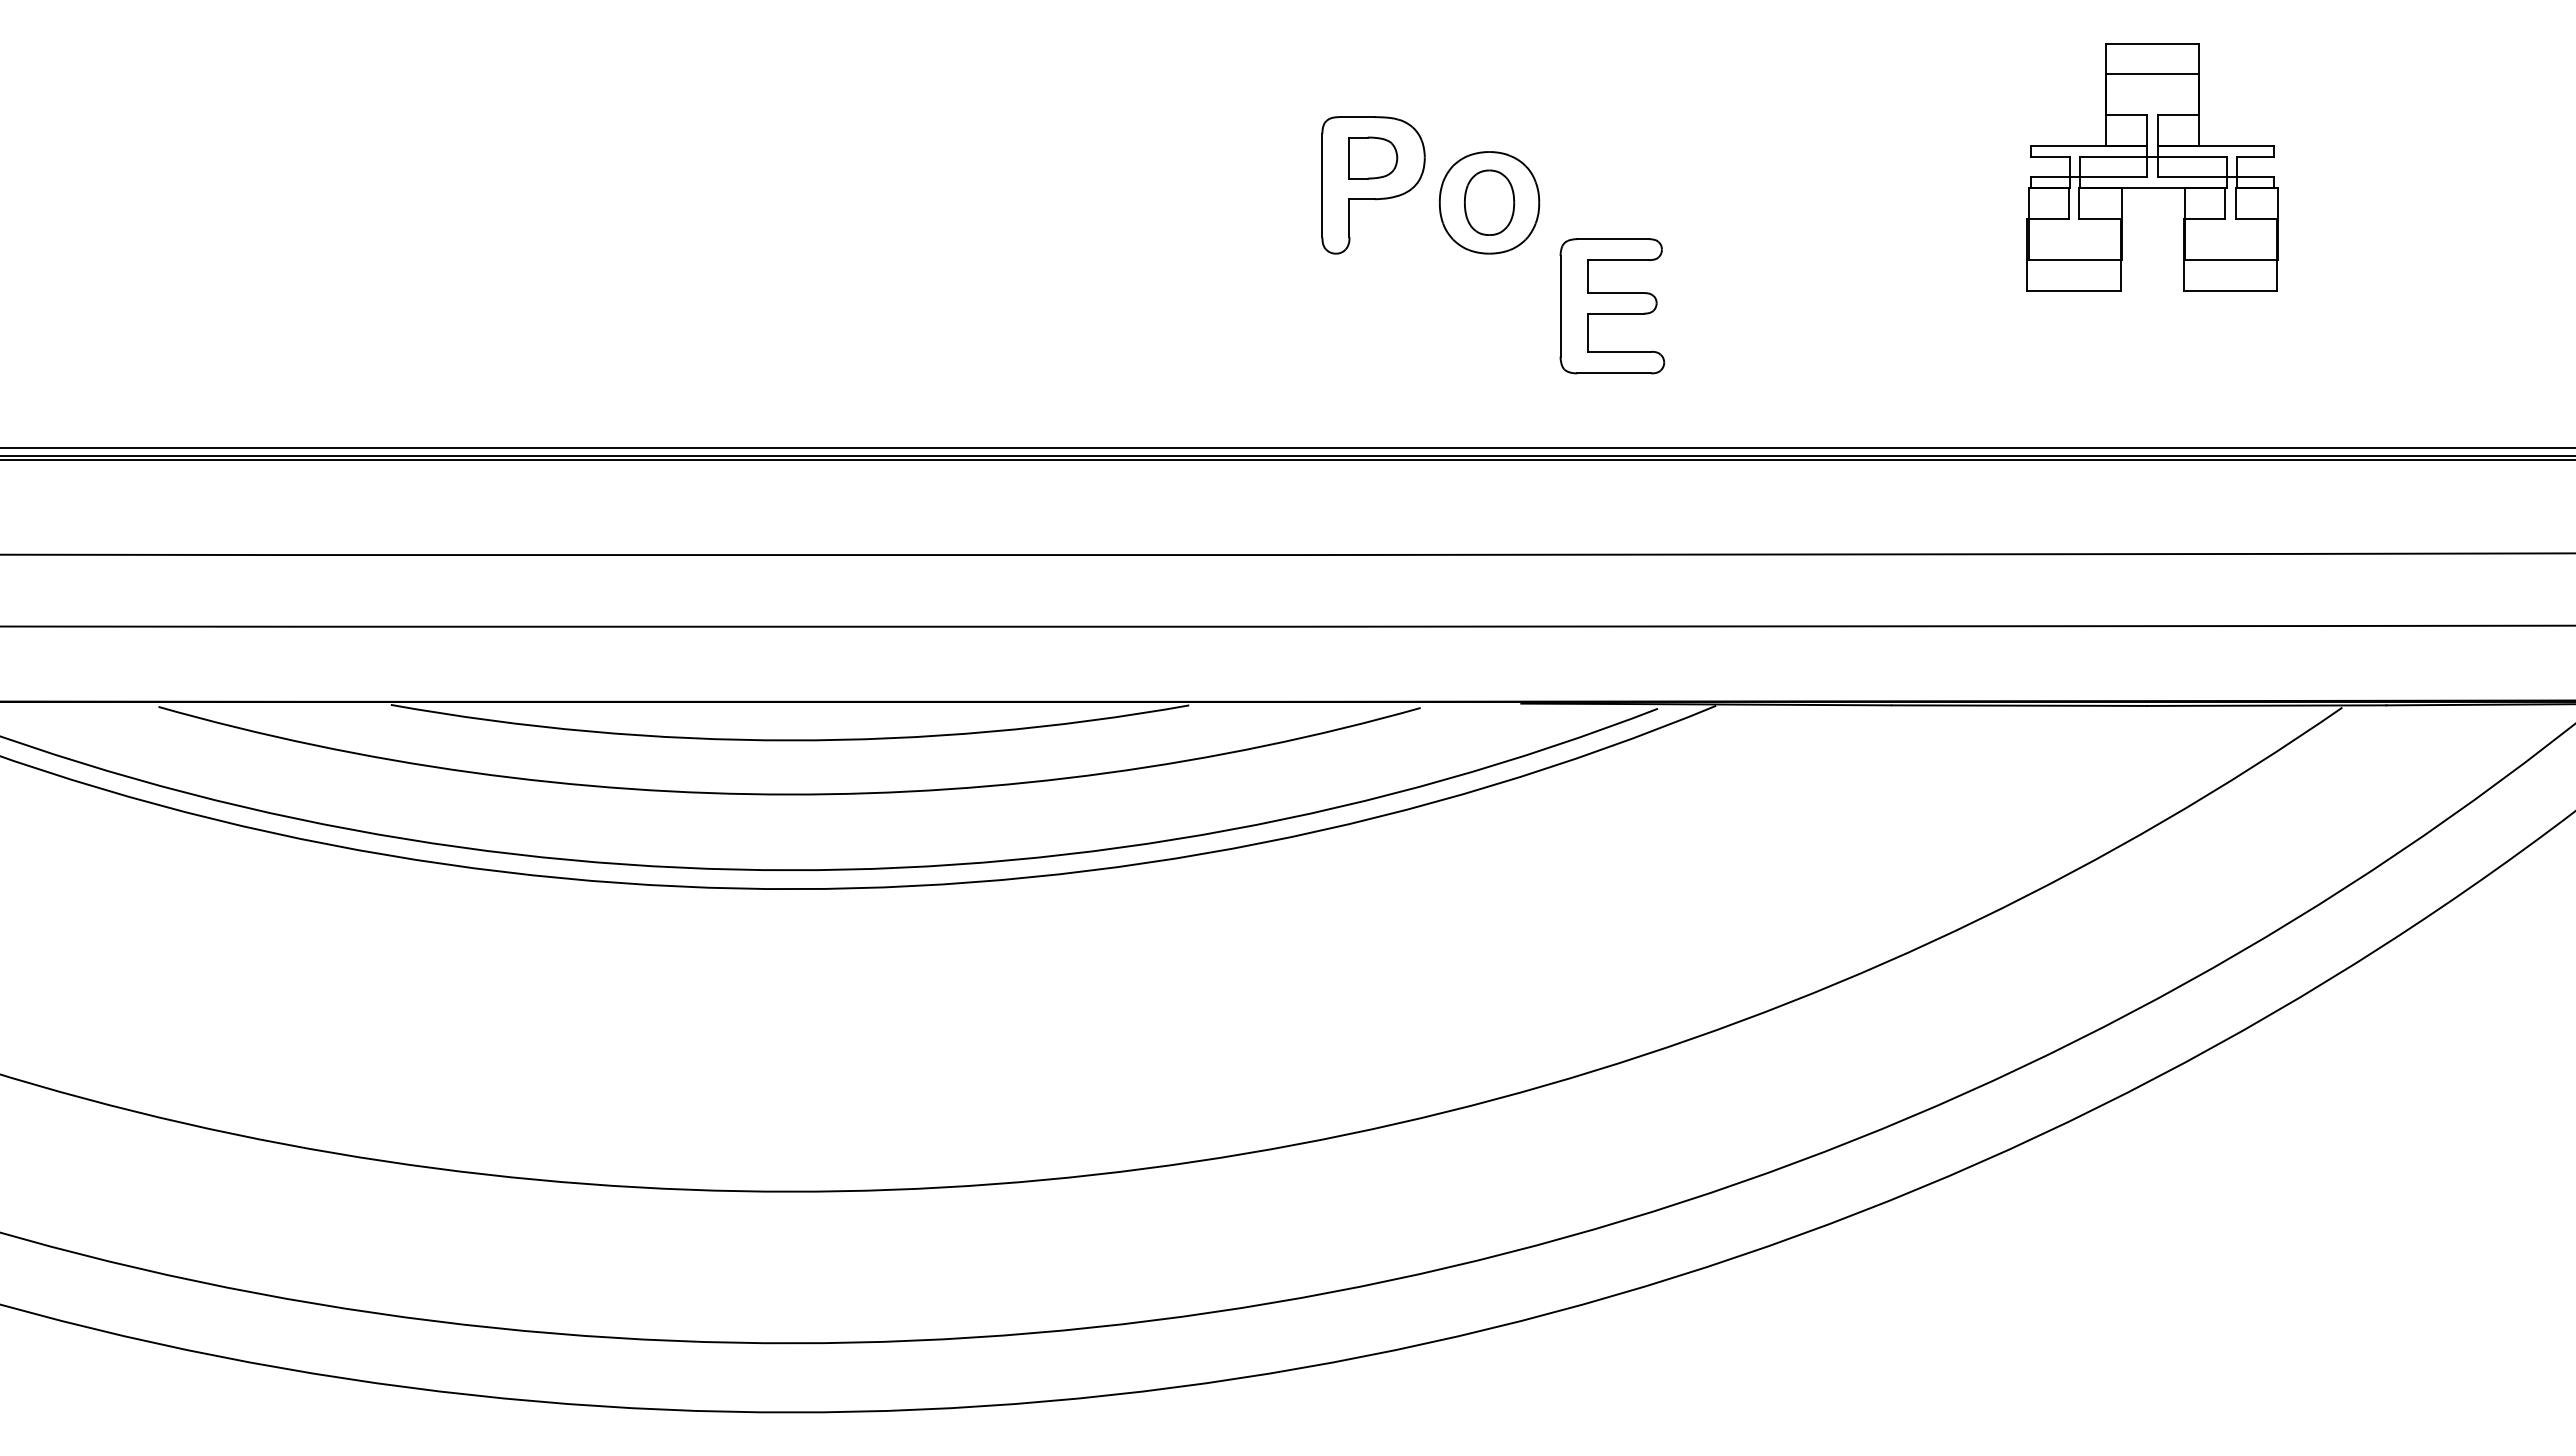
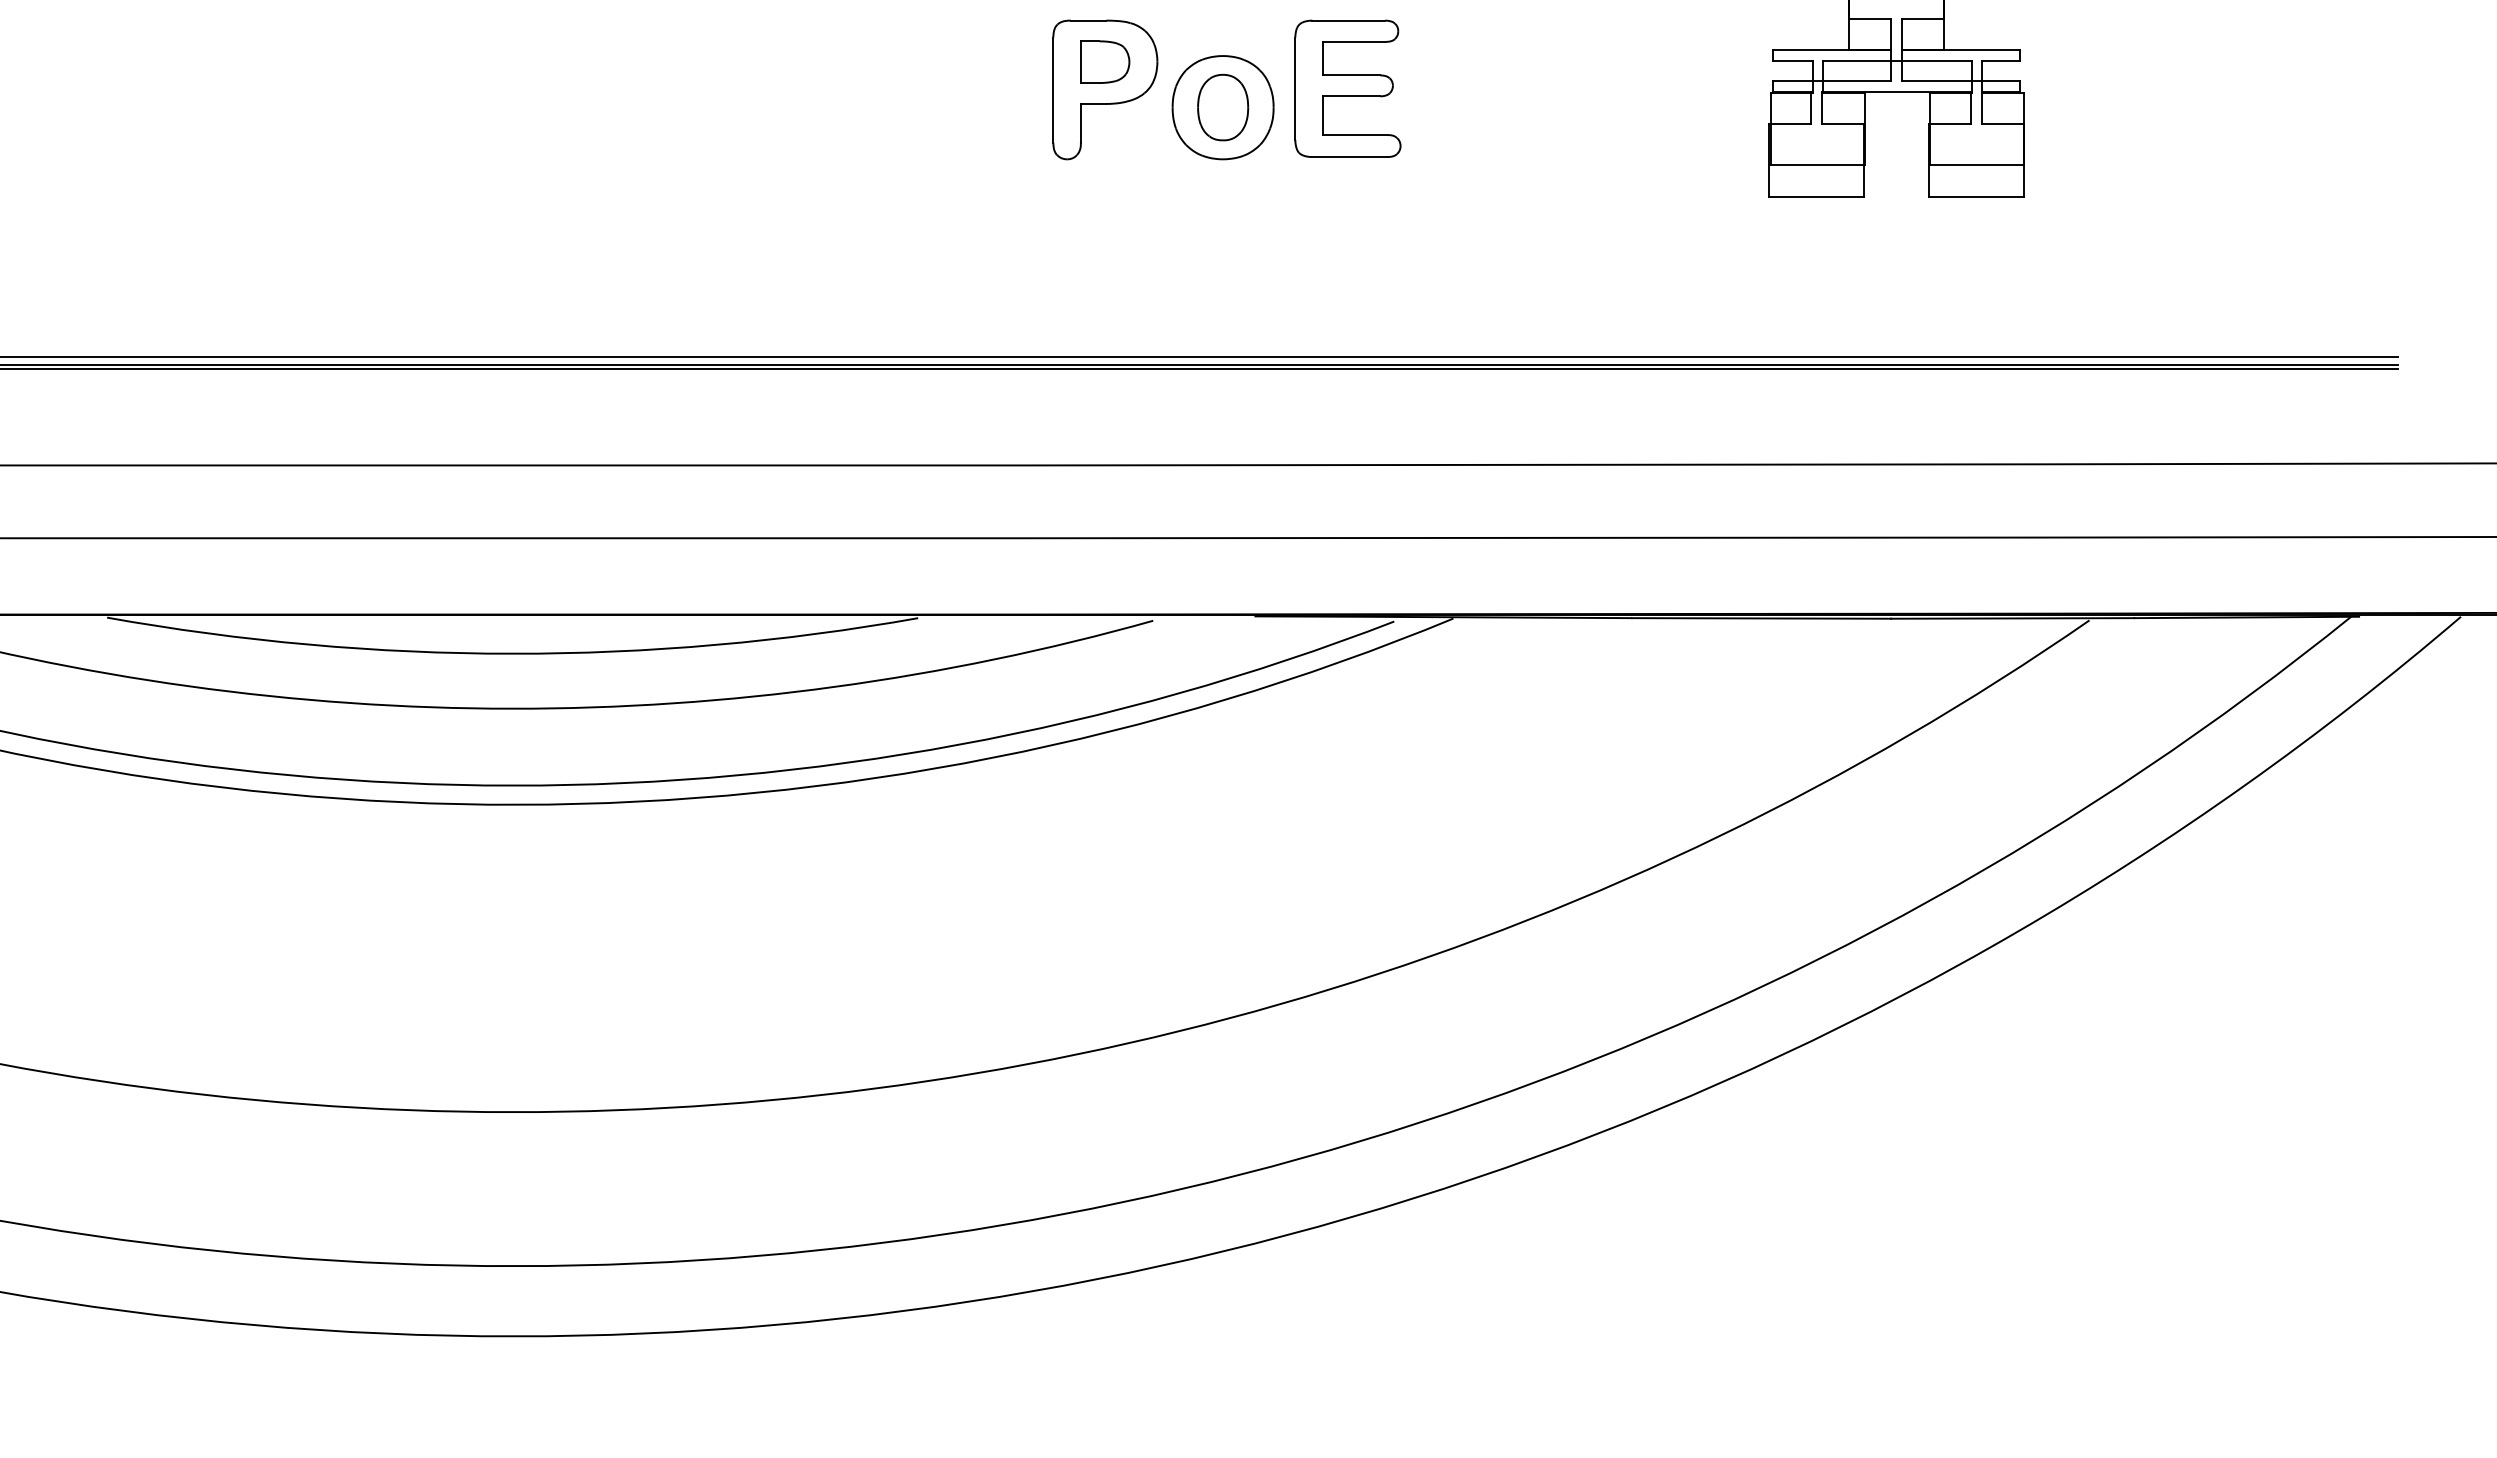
part: (1612, 306) -> (1348, 89), moved

